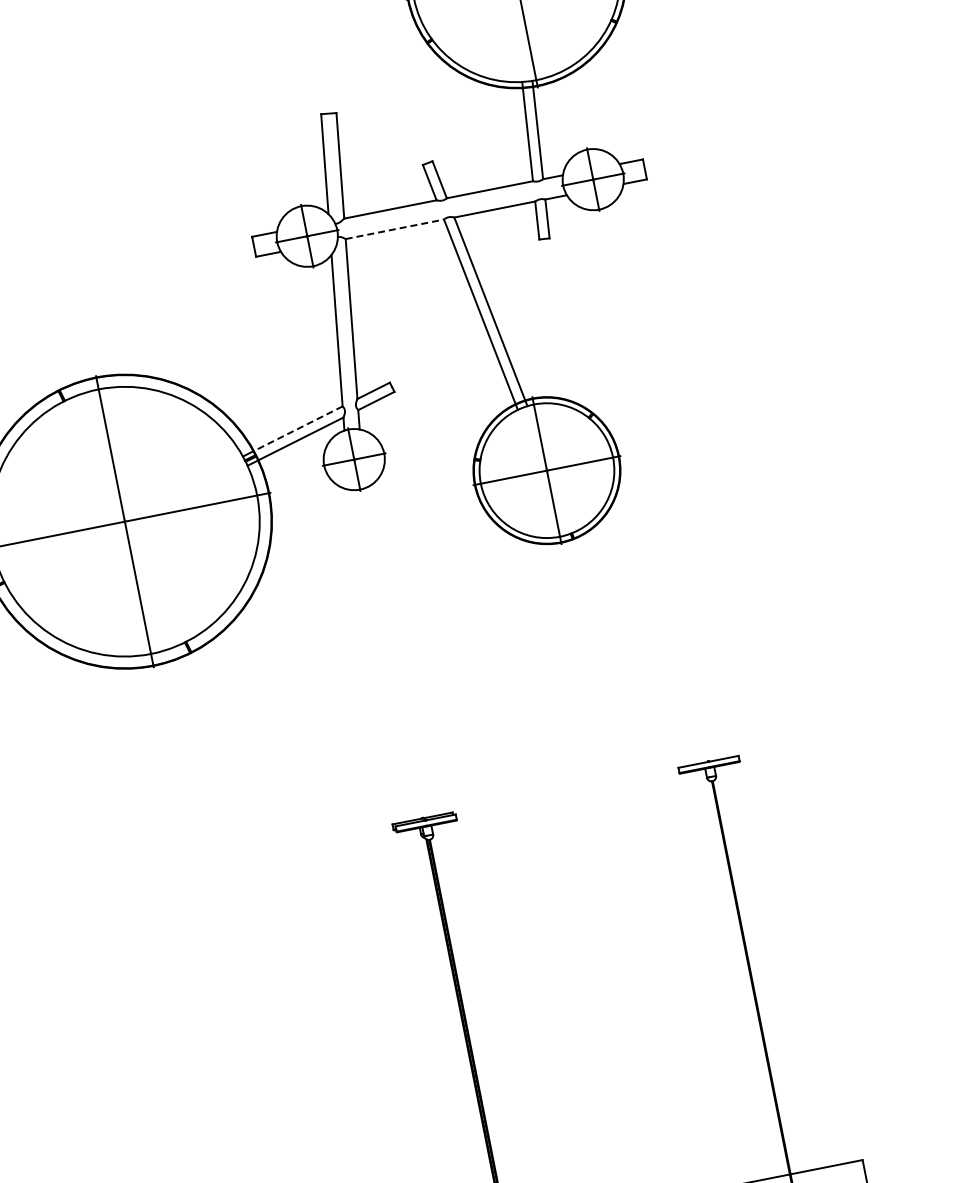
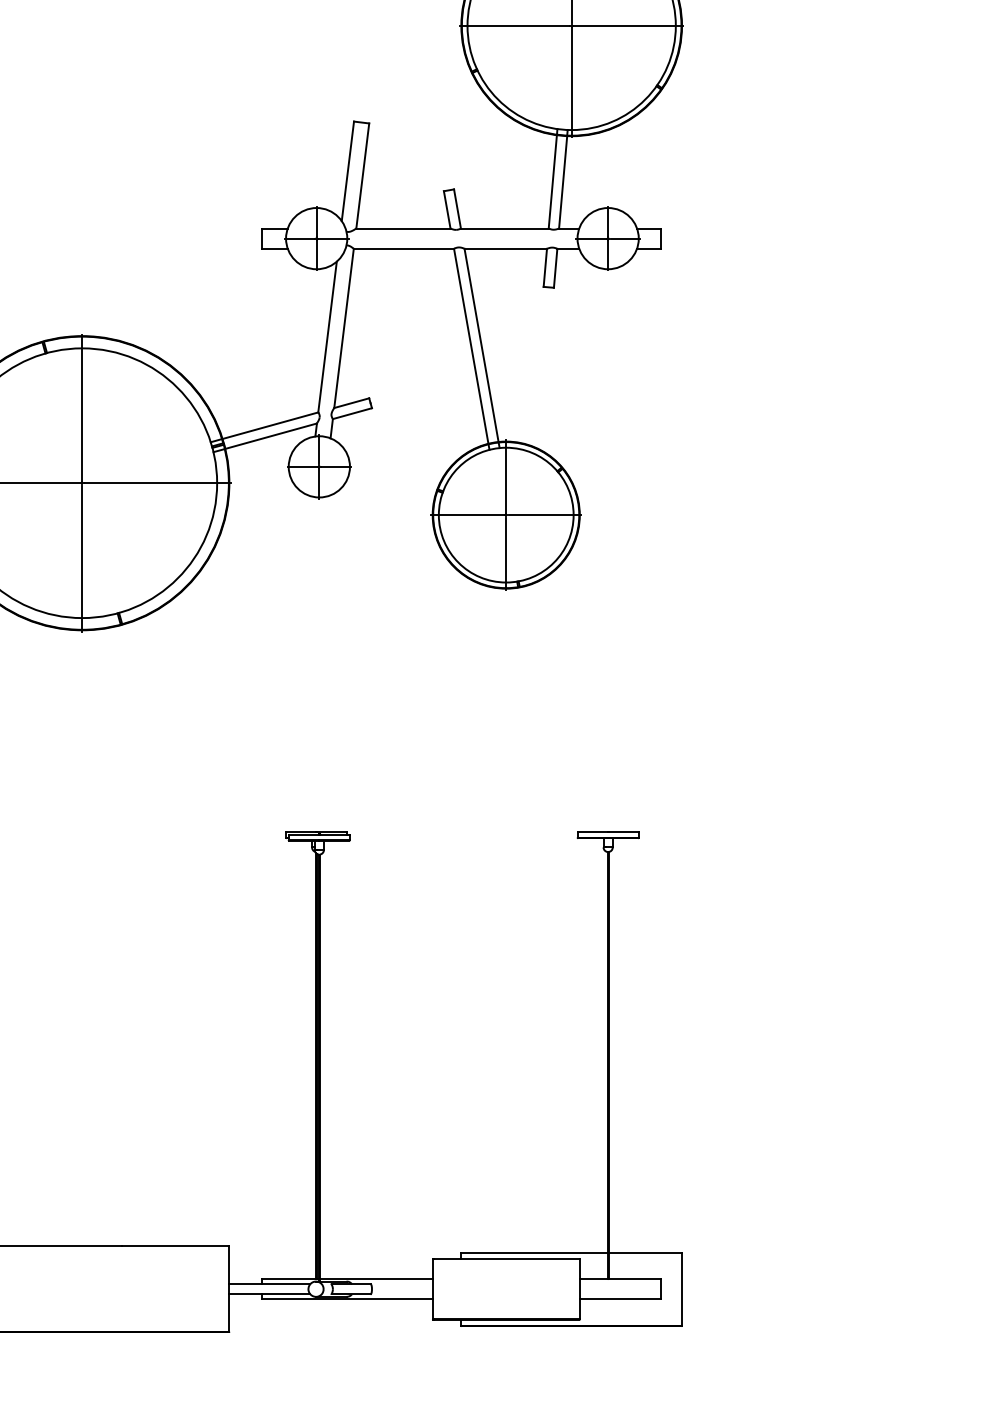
line: (395, 228) -> (404, 248), dashed -> solid
line: (298, 428) -> (270, 425), dashed -> solid

